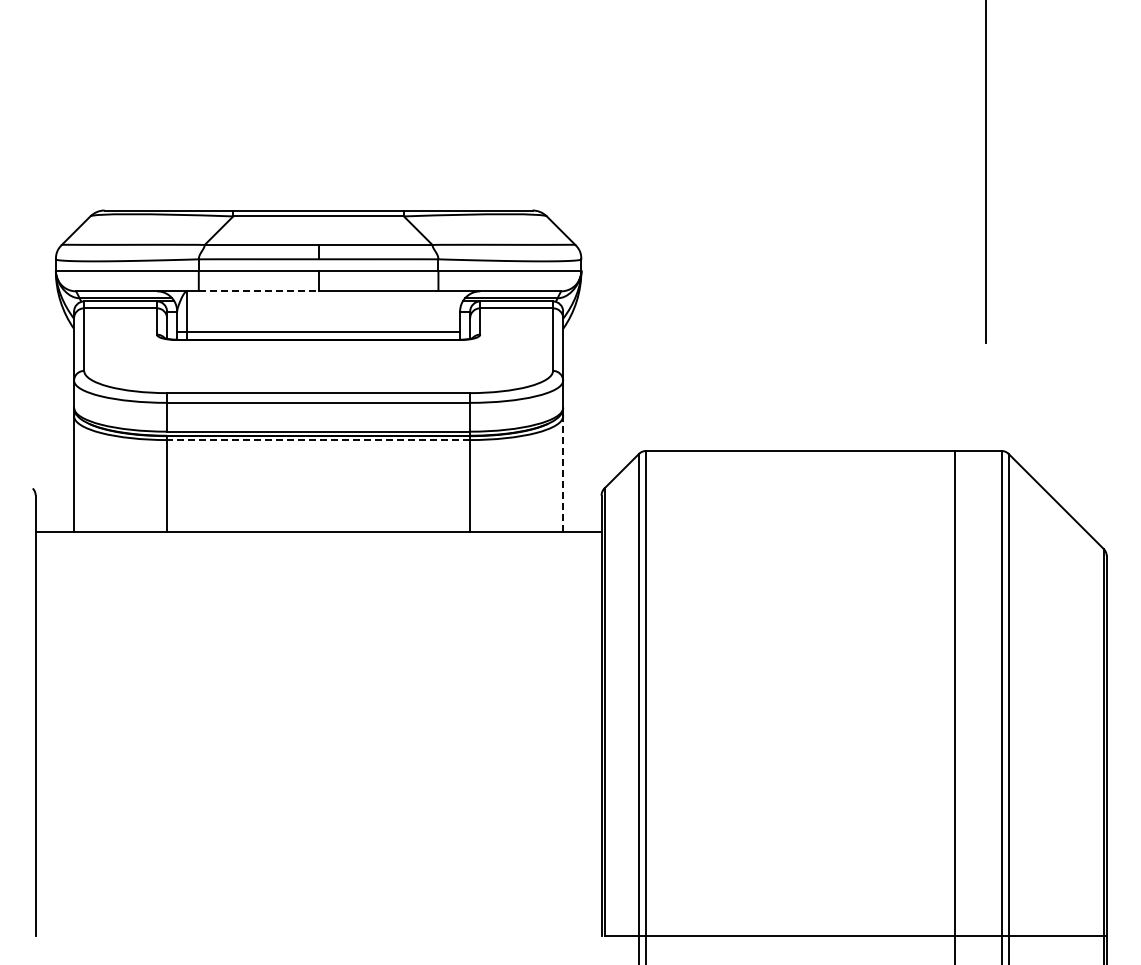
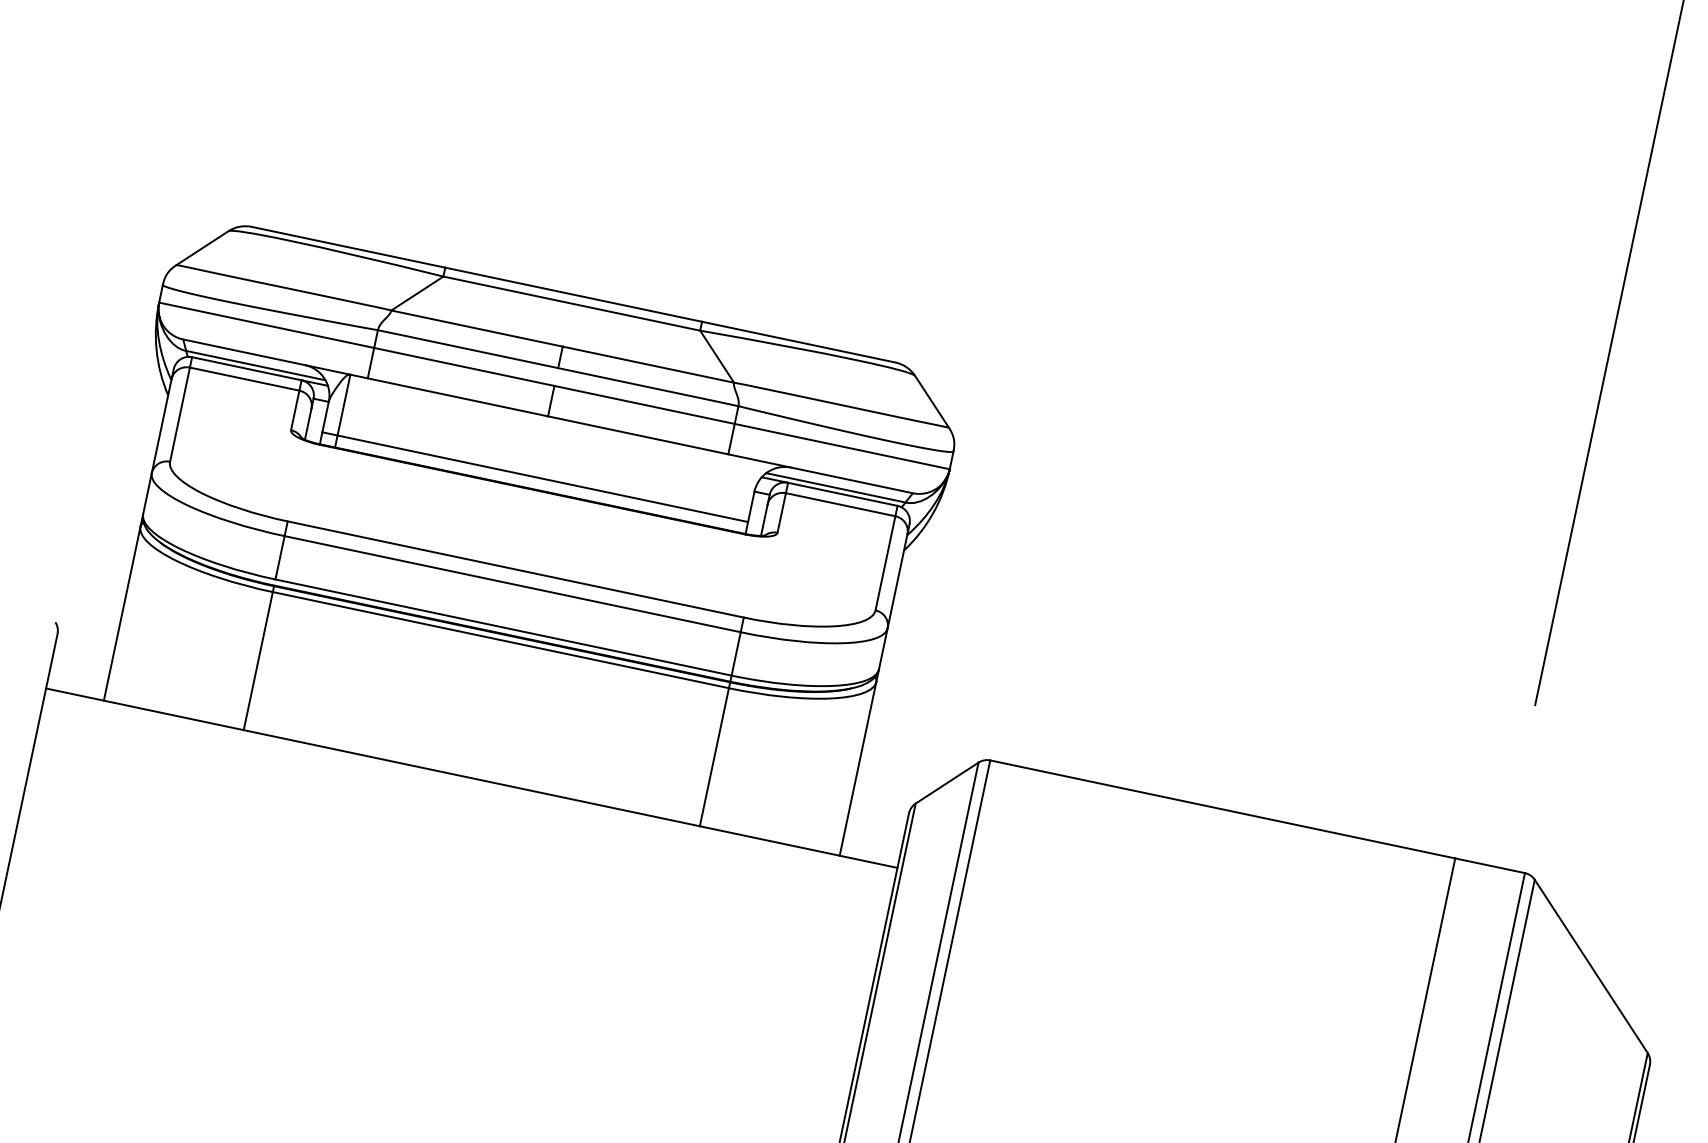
line: (258, 291) -> (457, 397), dashed -> solid
line: (318, 440) -> (500, 640), dashed -> solid
line: (563, 474) -> (858, 769), dashed -> solid

